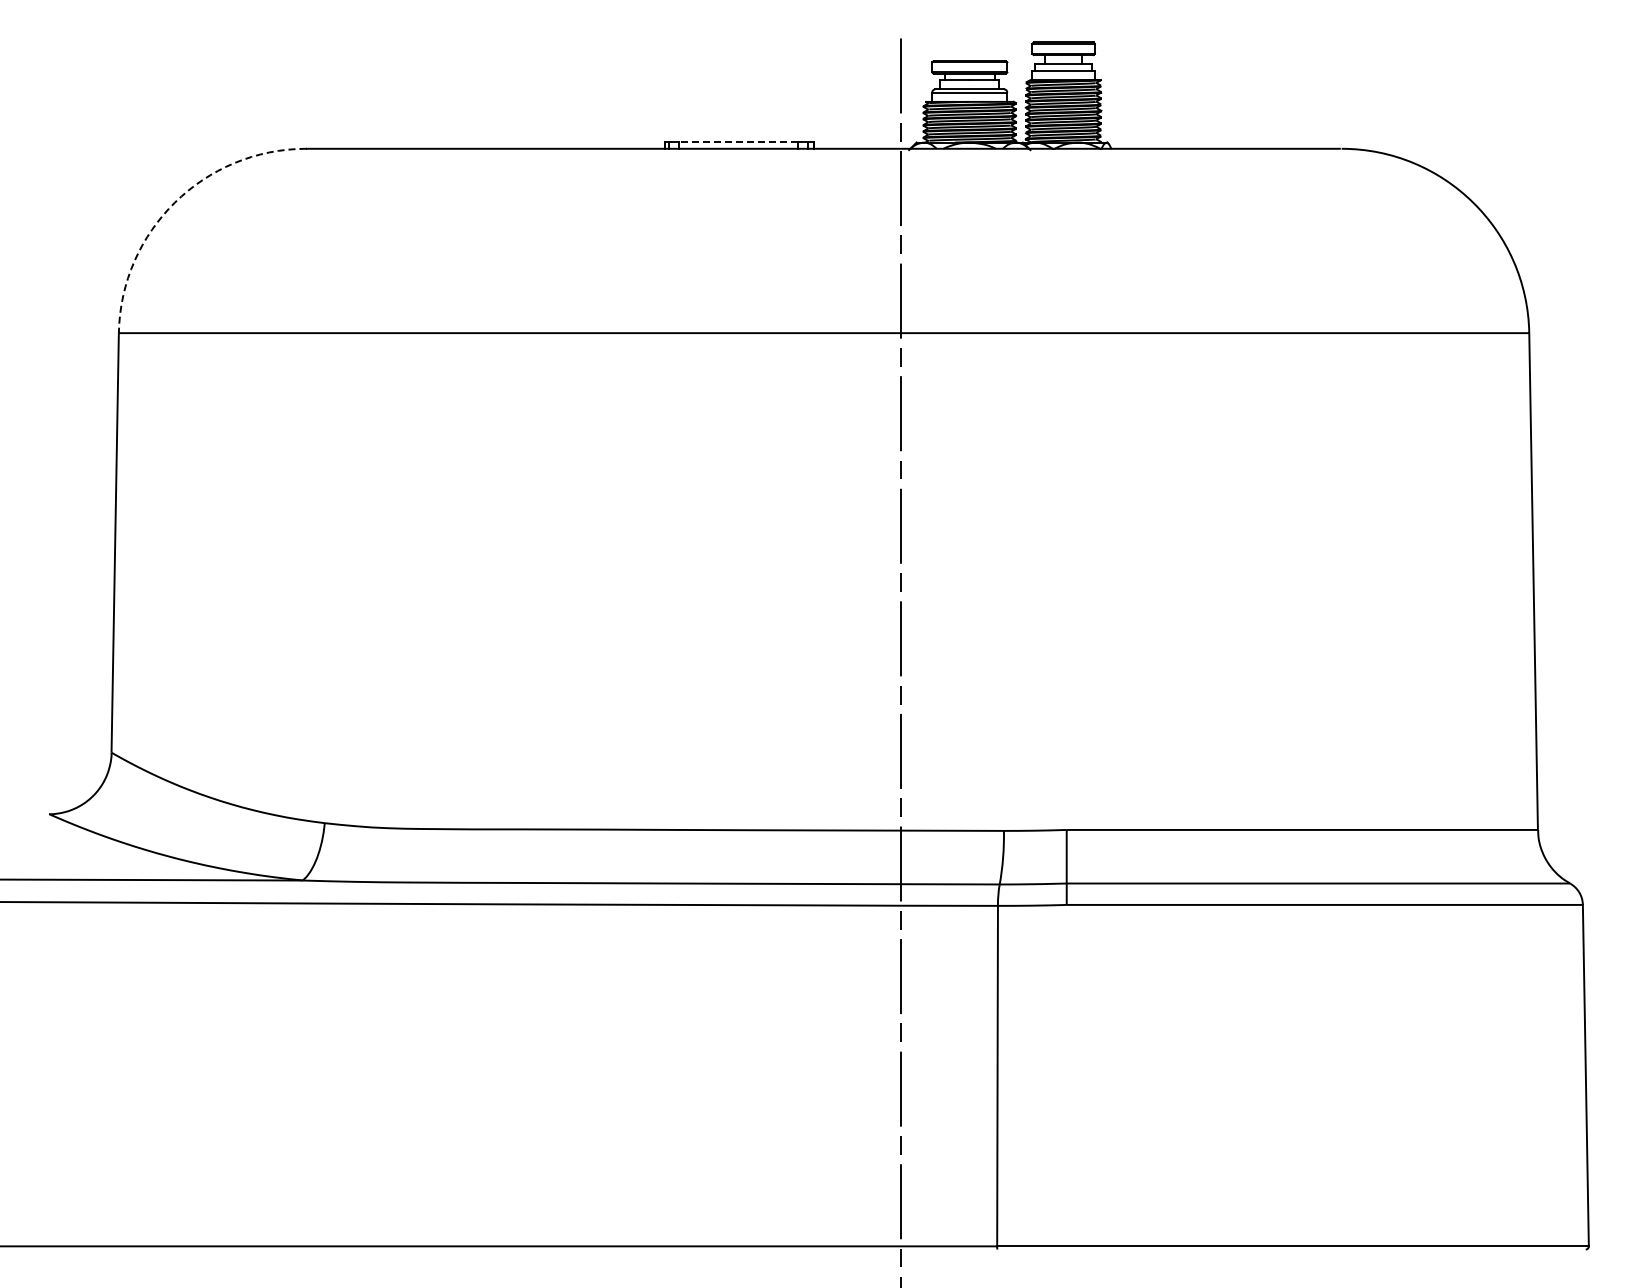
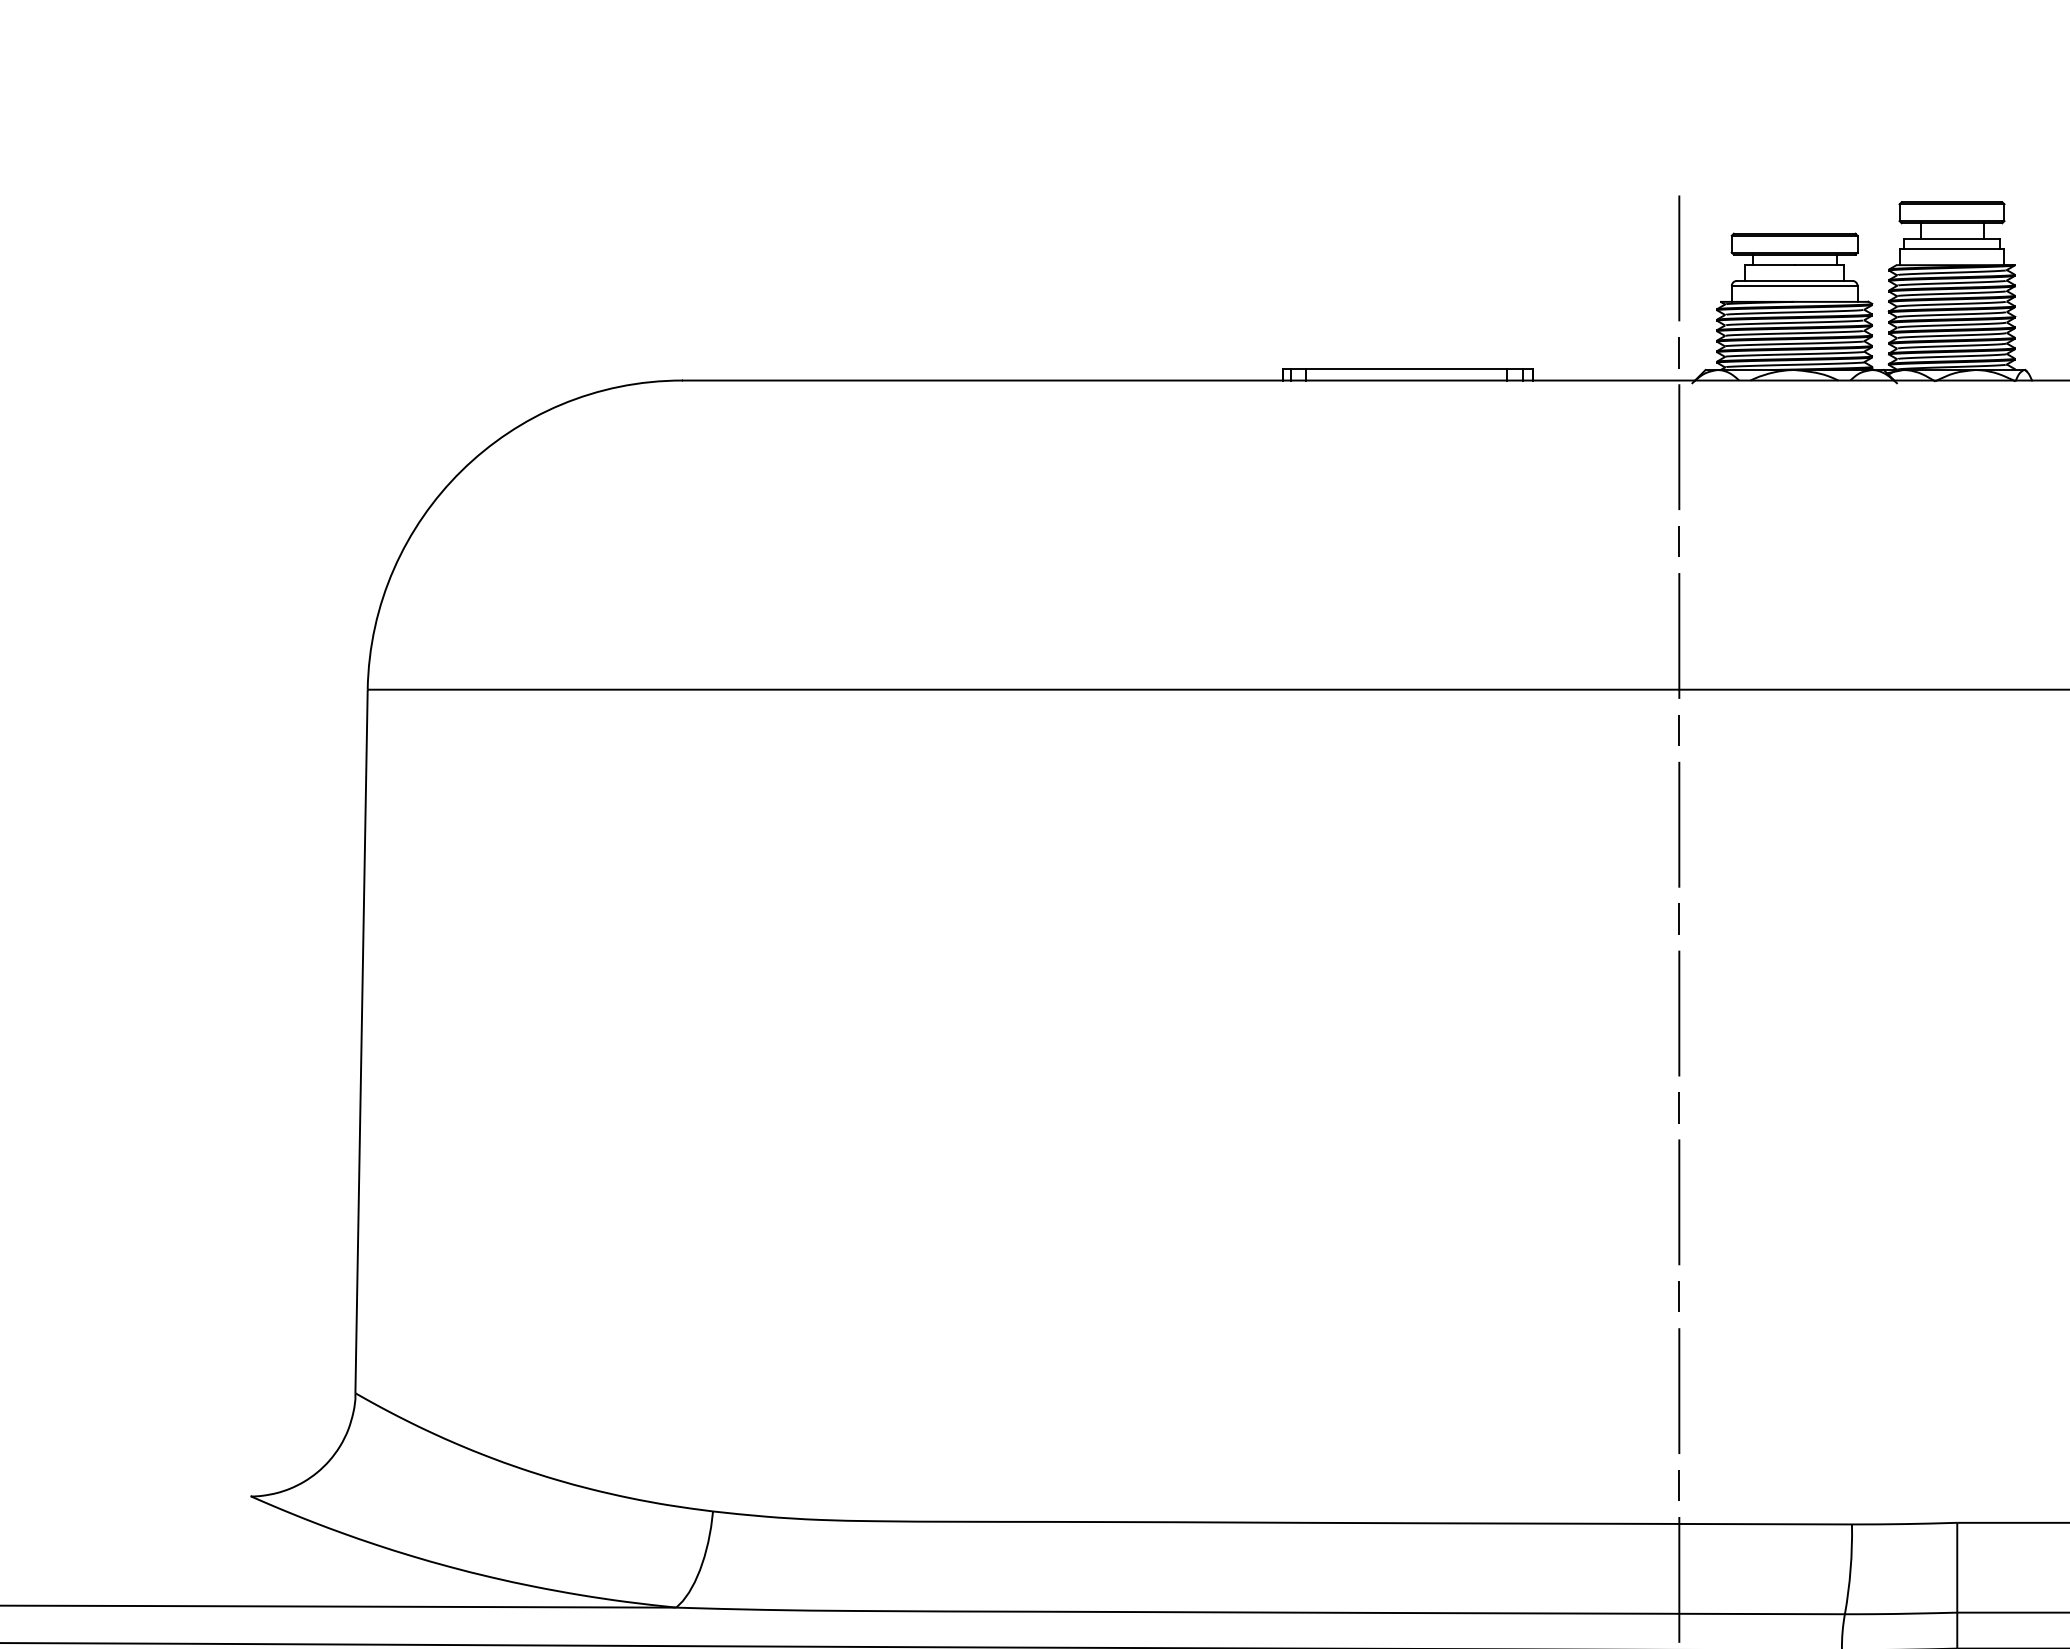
line: (738, 141) -> (1406, 368), dashed -> solid
arc: (174, 202) -> (460, 470), dashed -> solid

